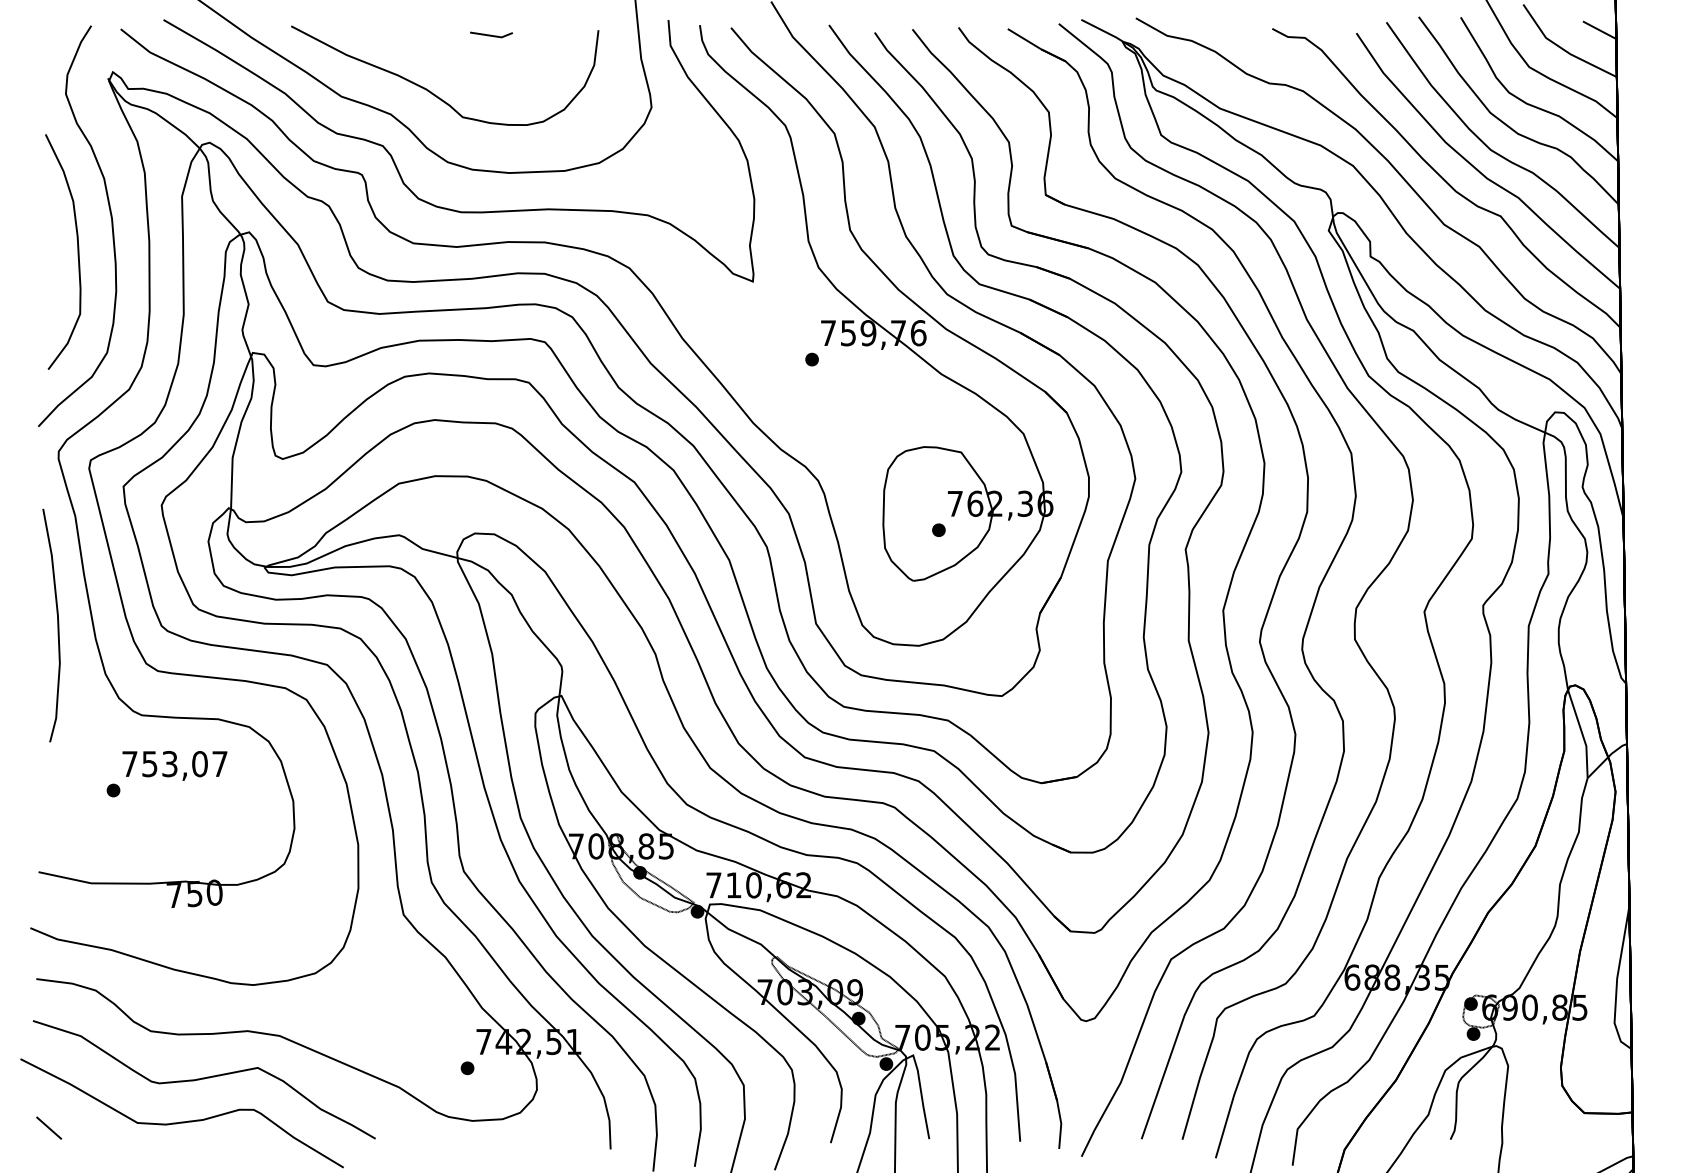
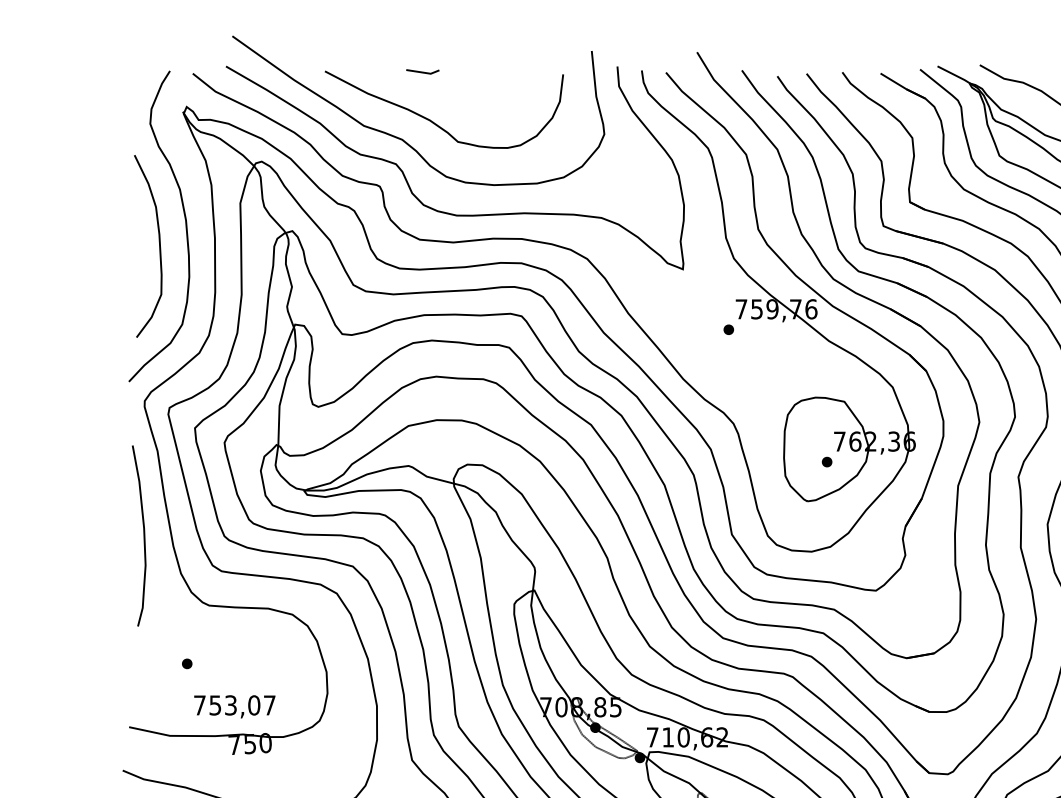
part: (491, 34) -> (422, 71), moved
text: (174, 765) -> (234, 706), moved

